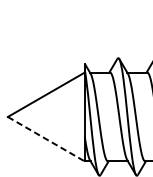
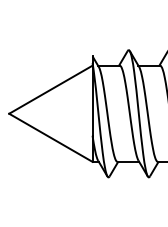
line: (46, 139) -> (51, 138), dashed -> solid

